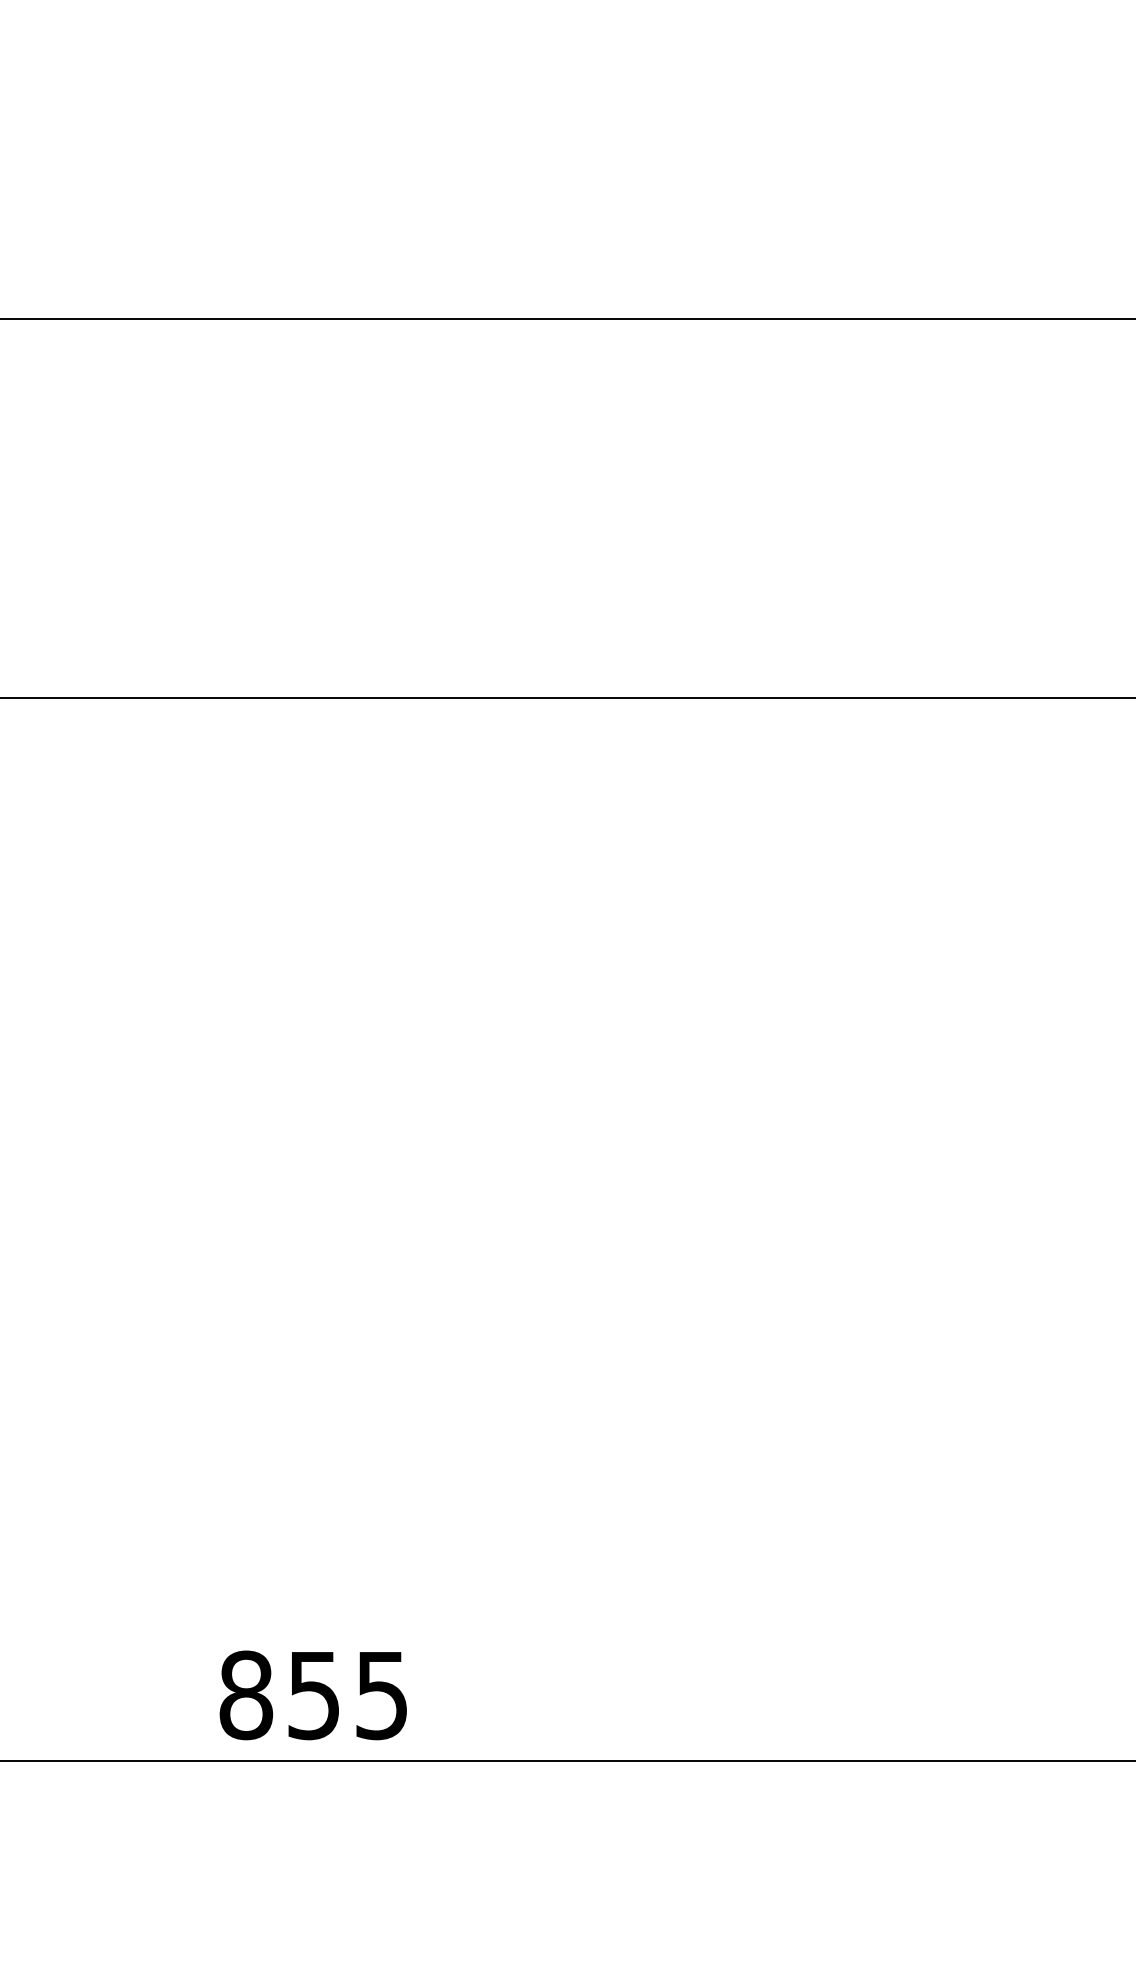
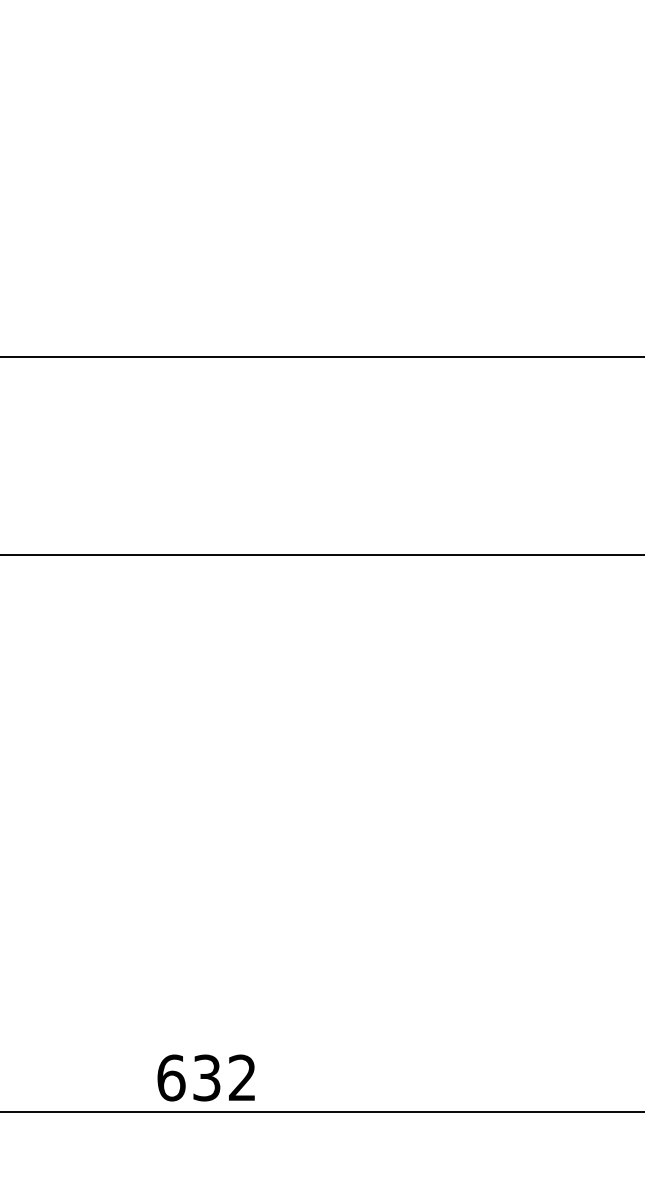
text: (313, 1694) -> (206, 1077), 855 -> 632

